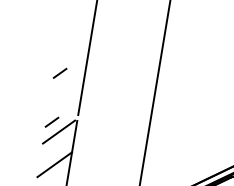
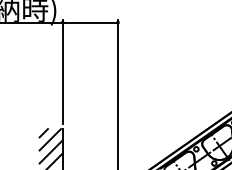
line: (59, 73) -> (43, 95), removed
line: (56, 147) -> (50, 151), added

